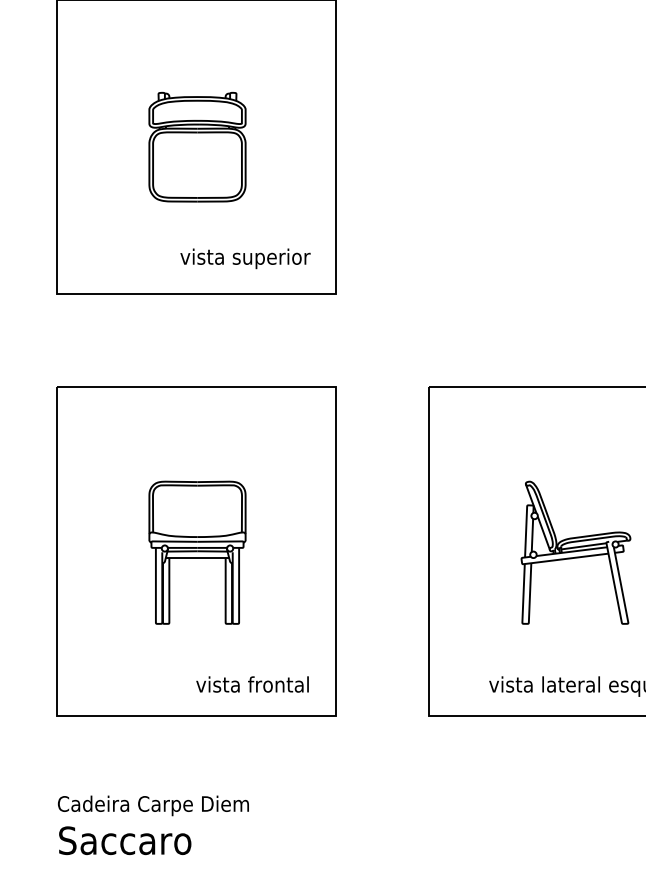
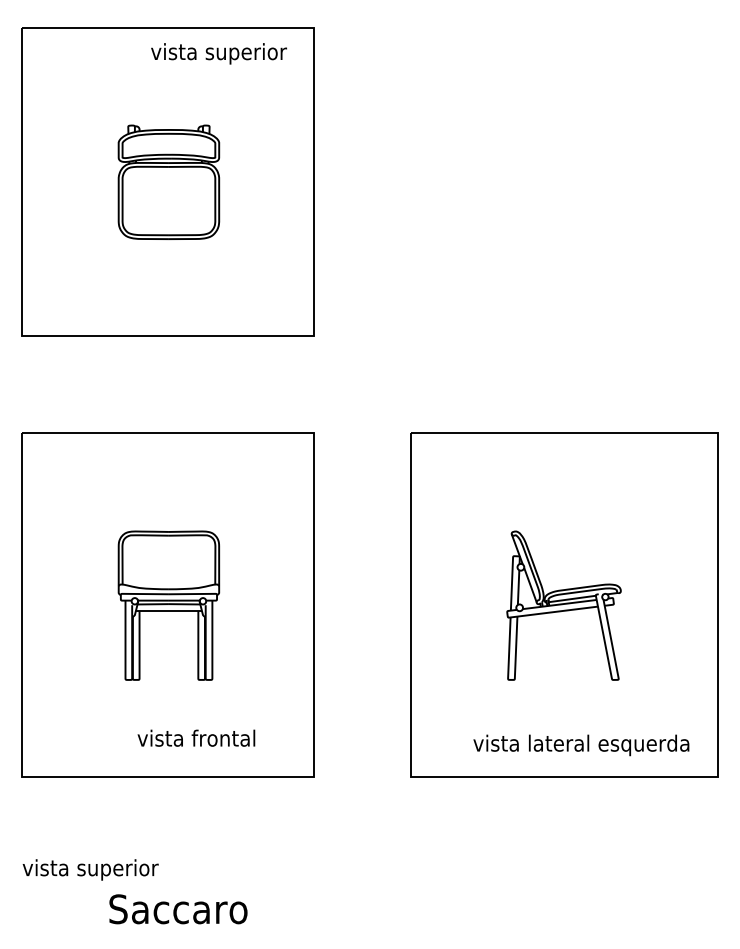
text: (244, 258) -> (218, 53), moved
text: (252, 683) -> (196, 737), moved
text: (153, 805) -> (122, 869), Cadeira Carpe Diem -> vista superior
text: (125, 840) -> (178, 909), moved

